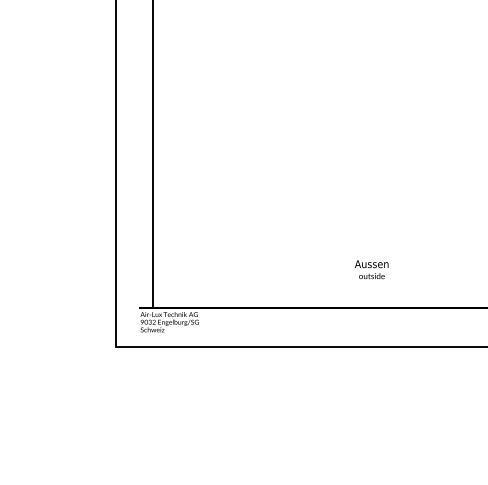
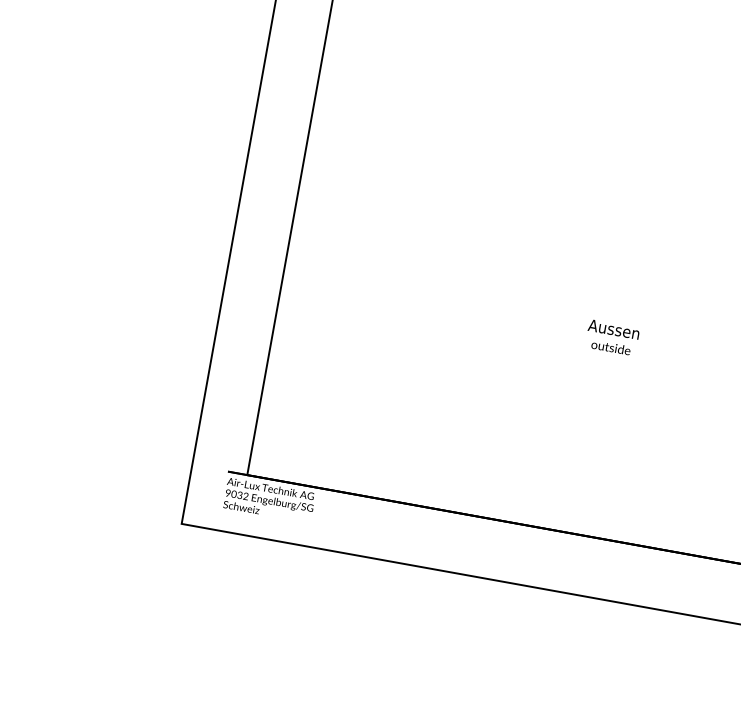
text: (371, 269) -> (612, 337), moved

